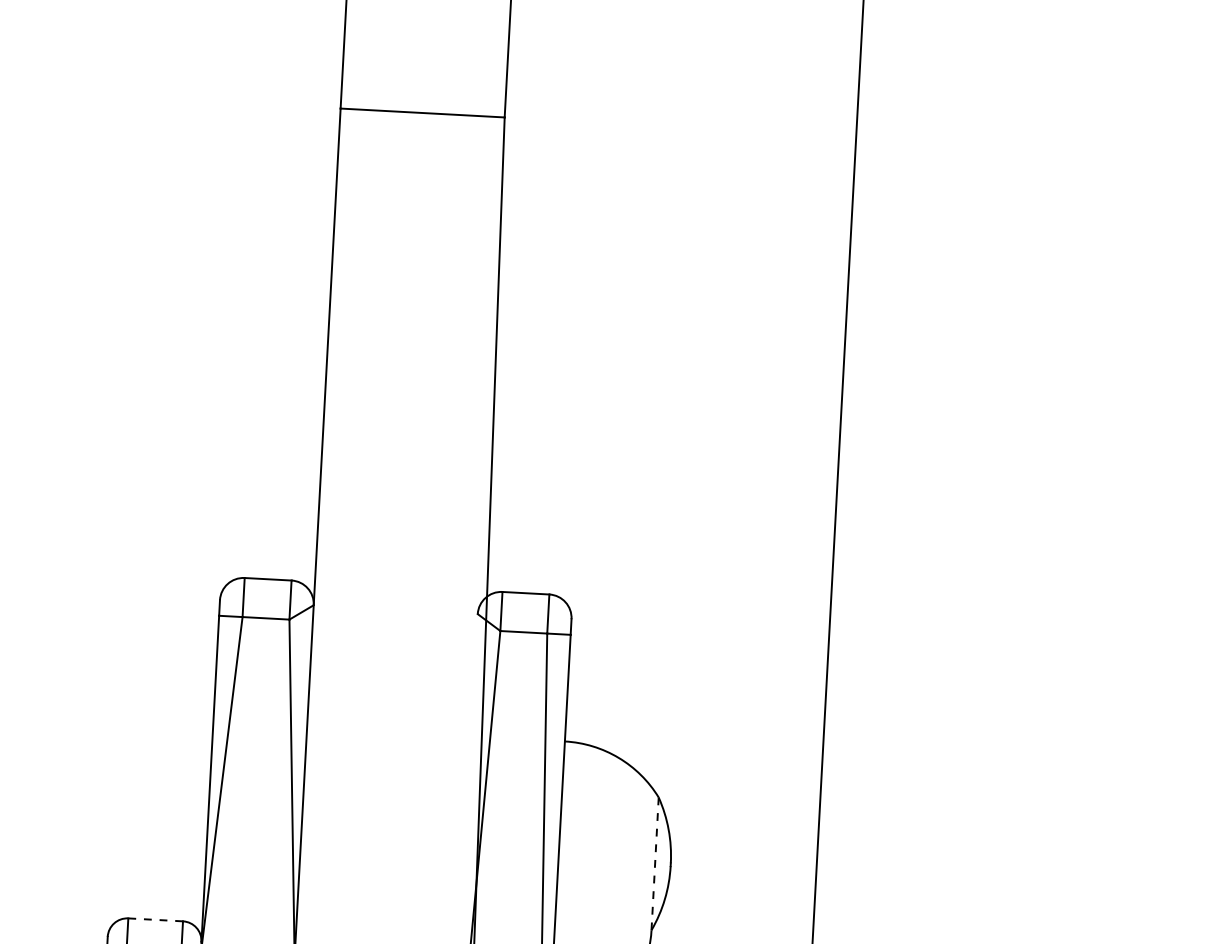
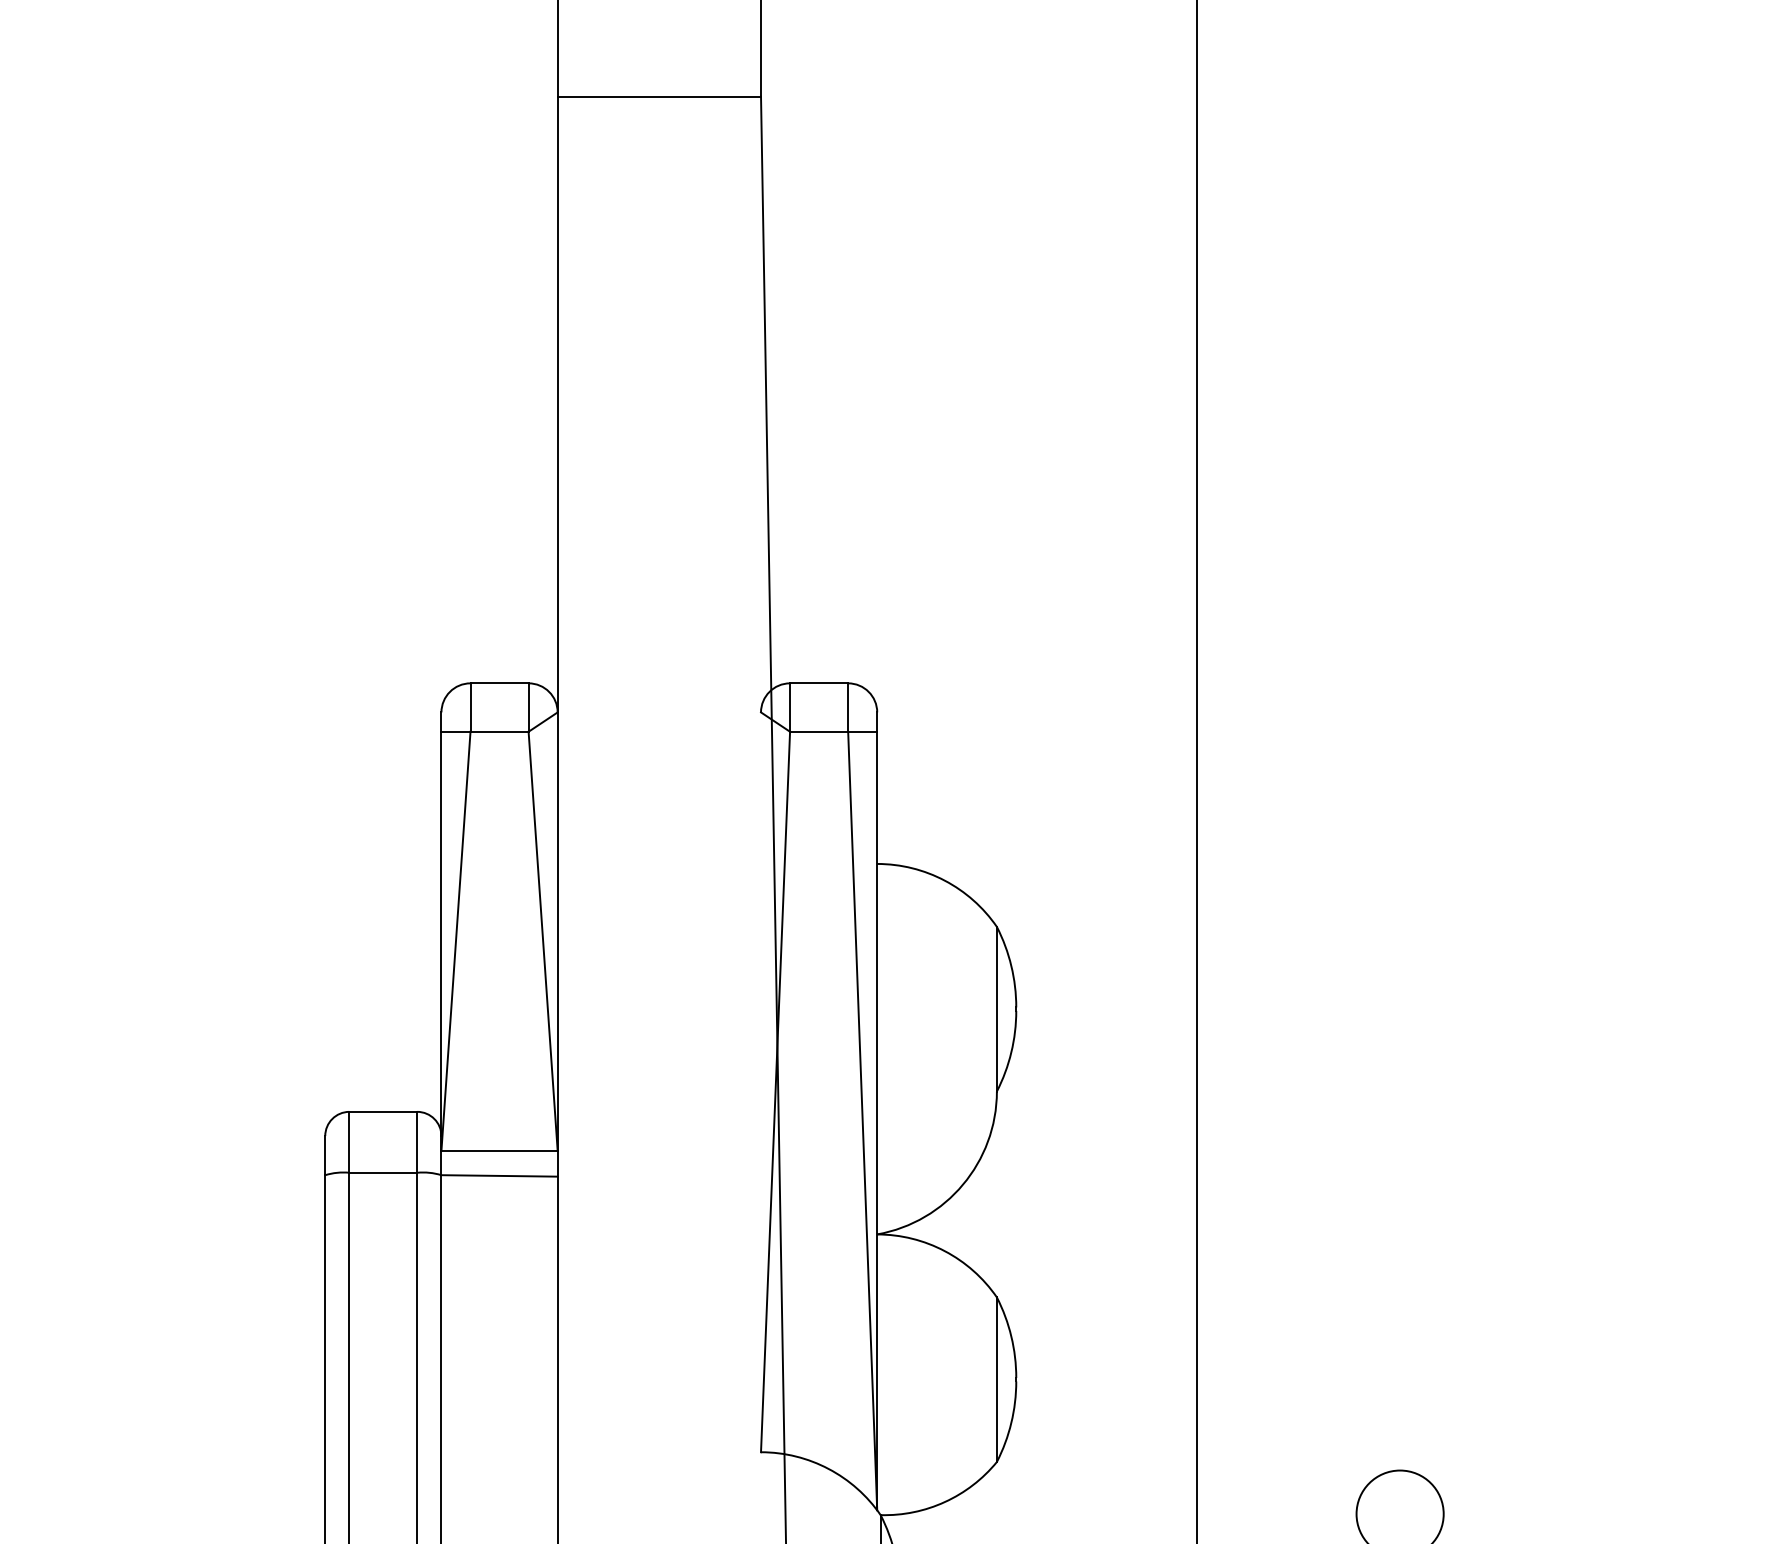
line: (654, 864) -> (996, 1009), dashed -> solid
line: (155, 919) -> (383, 1111), dashed -> solid

